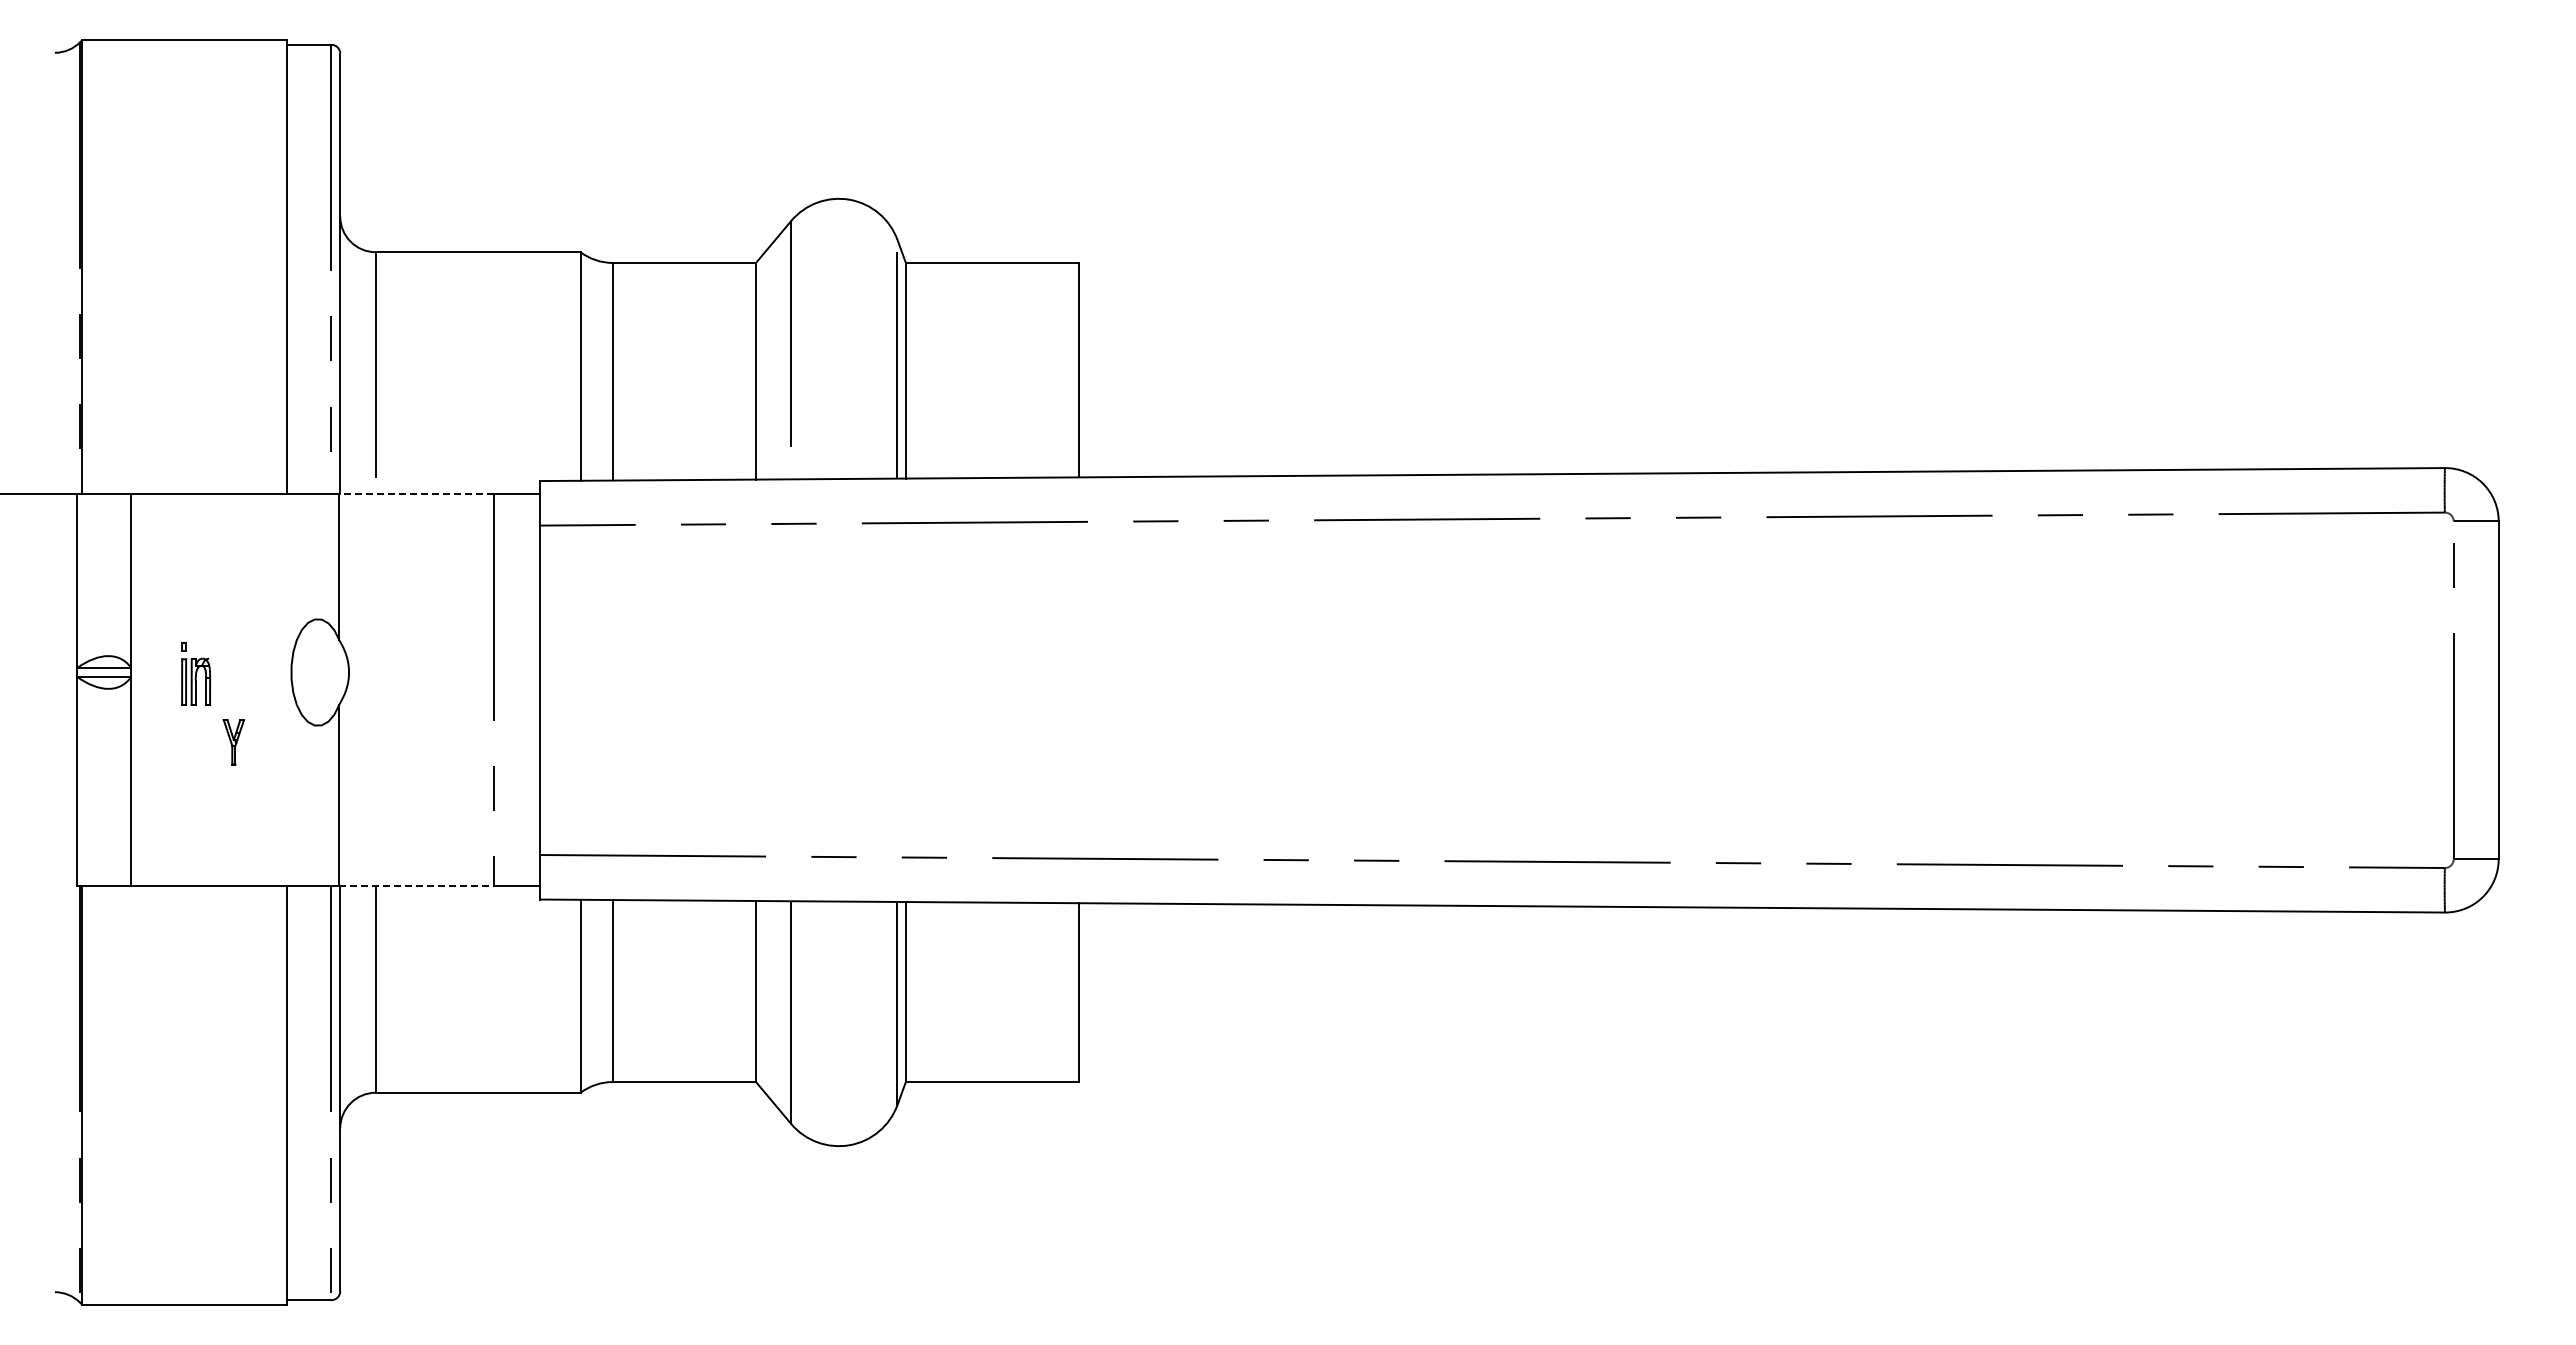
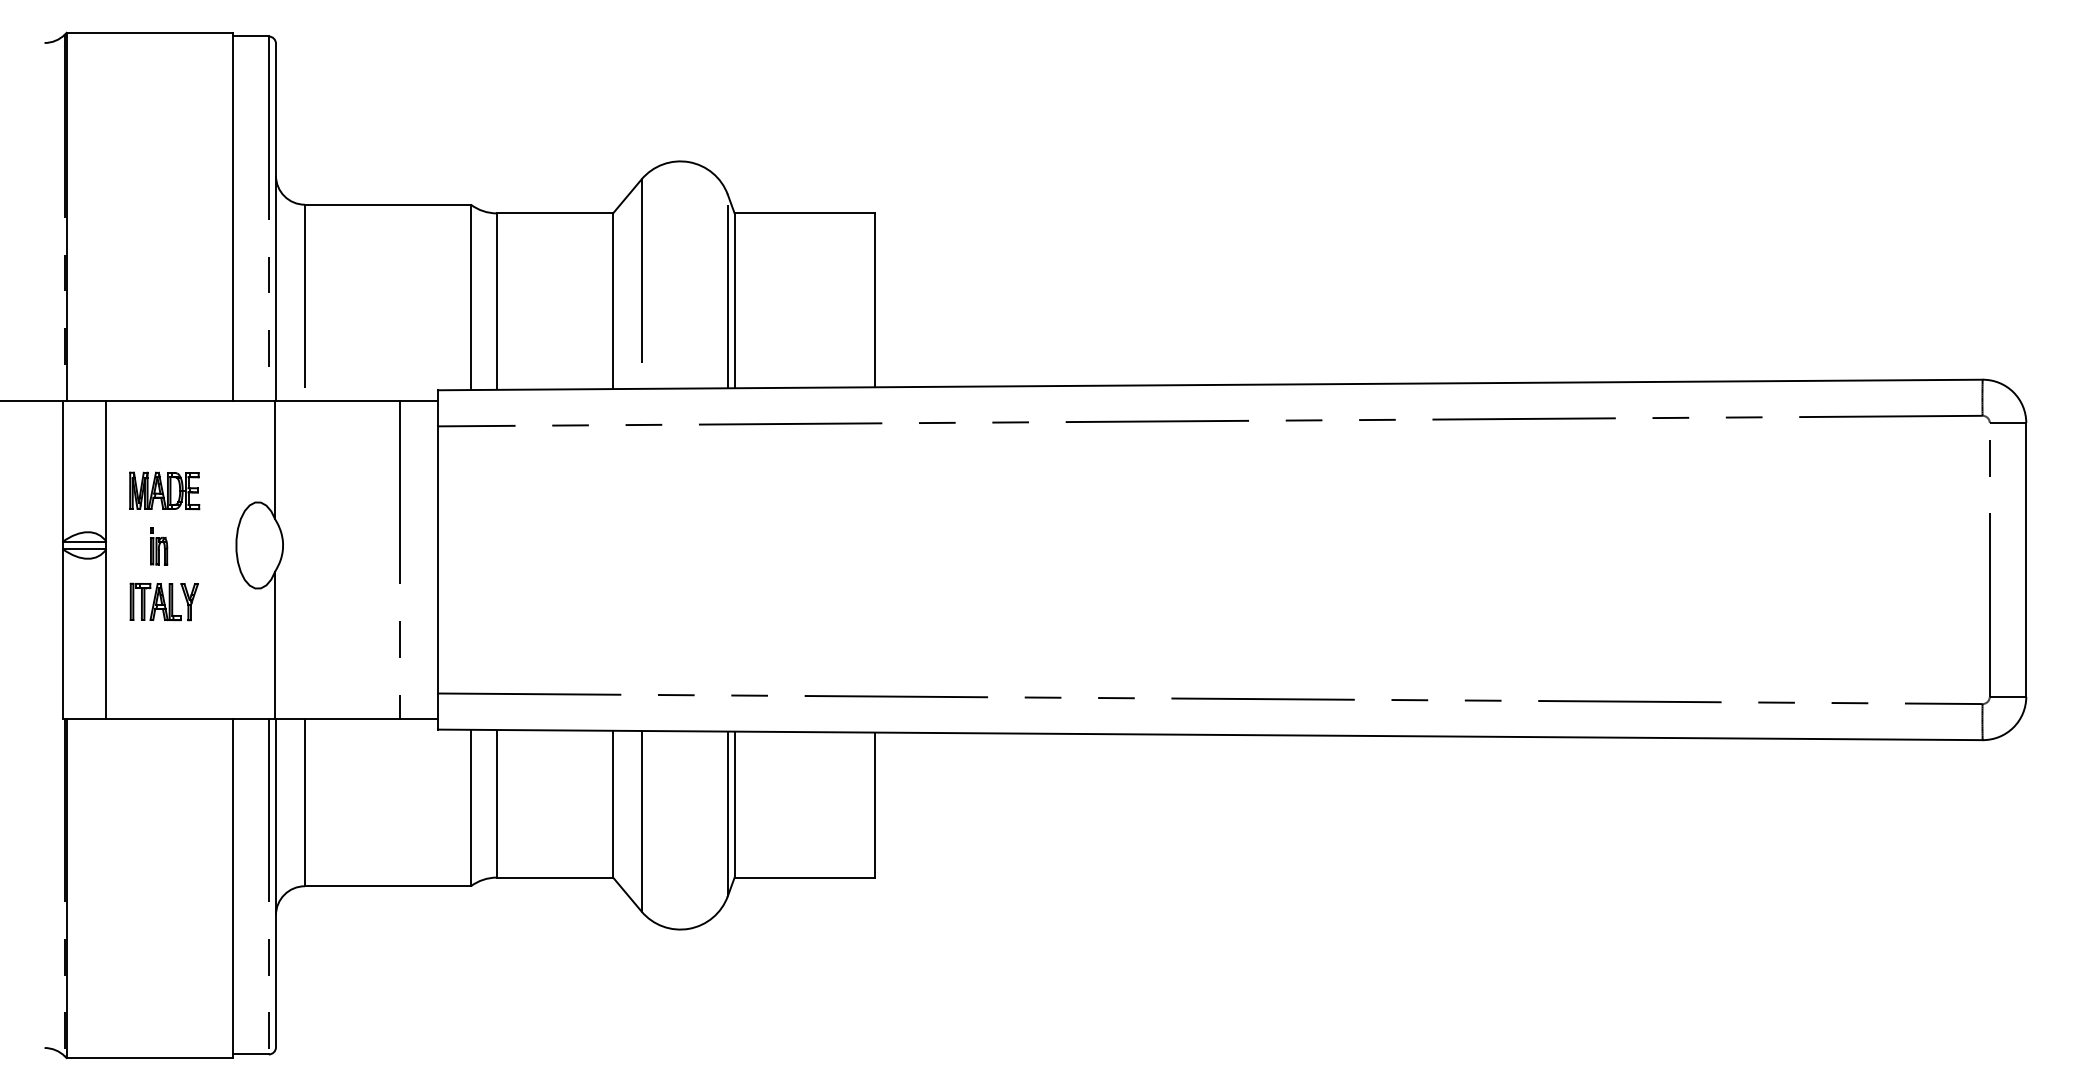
line: (416, 494) -> (337, 401), dashed -> solid
part: (202, 604) -> (164, 490), added
part: (195, 673) -> (158, 546), size x0.71
part: (191, 741) -> (155, 601), added
line: (417, 886) -> (338, 719), dashed -> solid

